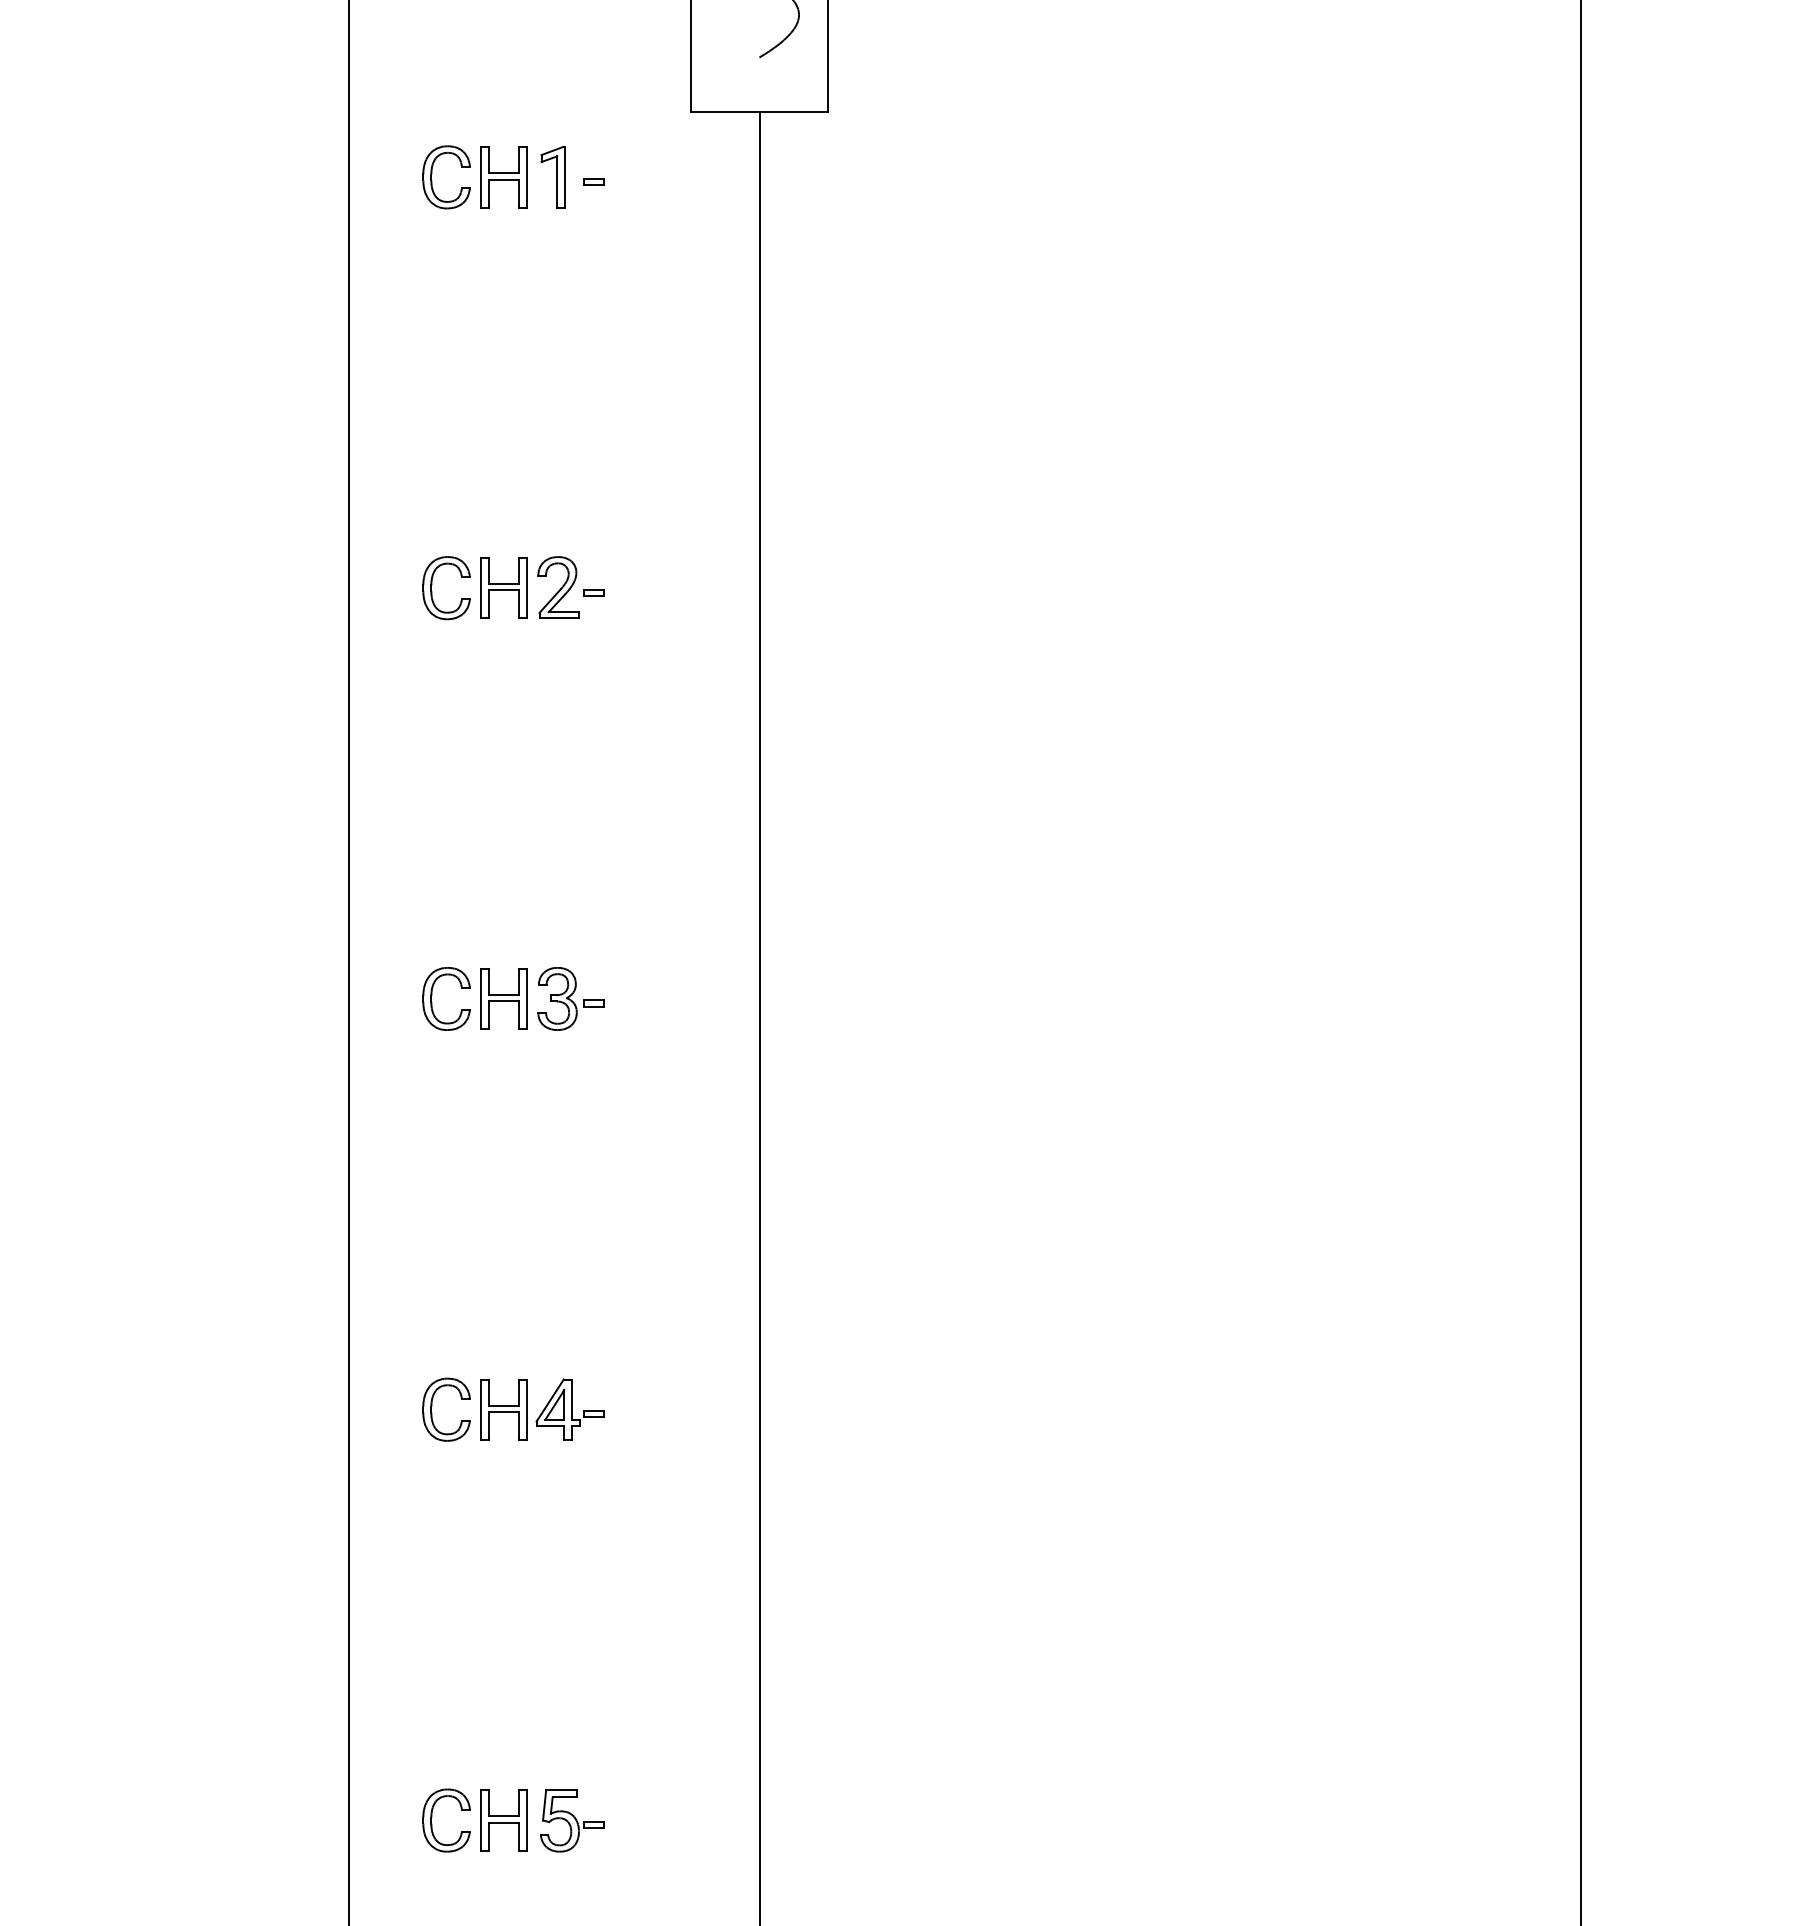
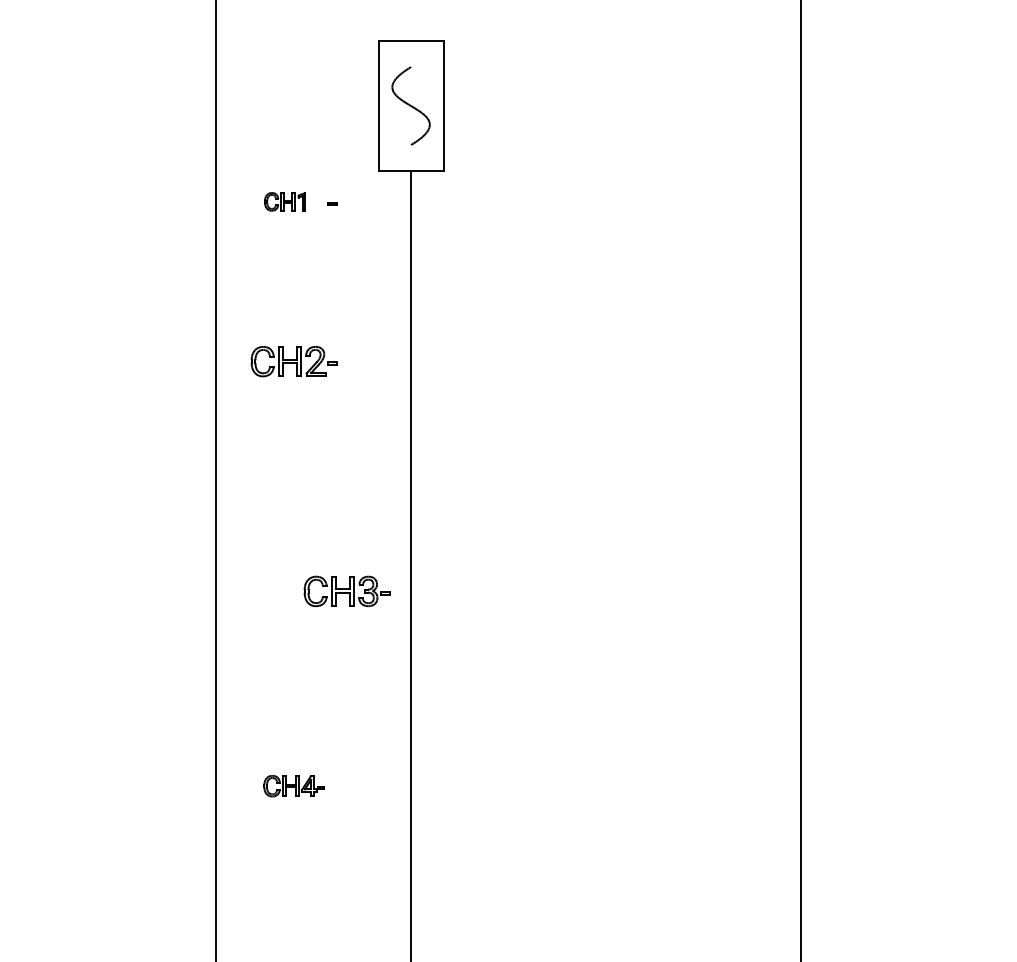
part: (492, 176) -> (284, 201), size x0.6
part: (511, 587) -> (293, 361), moved
part: (511, 999) -> (346, 591), moved
part: (511, 1408) -> (293, 785), size x0.7

